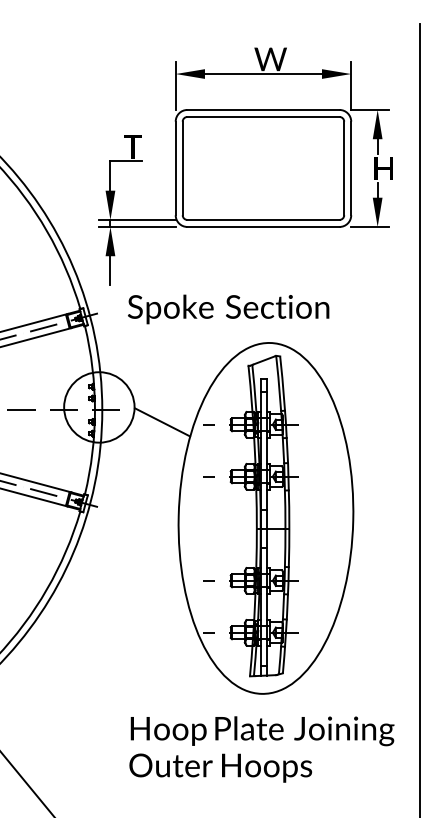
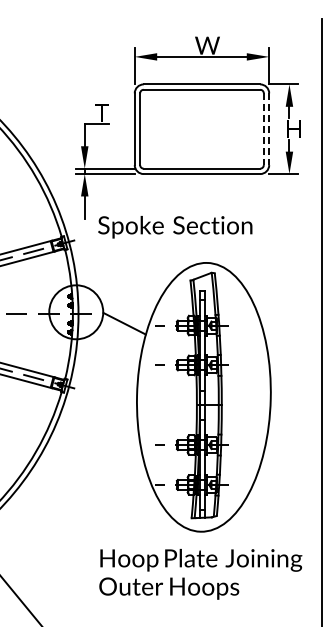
line: (343, 168) -> (263, 129), solid -> dashed
line: (351, 168) -> (269, 129), solid -> dashed
text: (228, 309) -> (175, 227), moved

